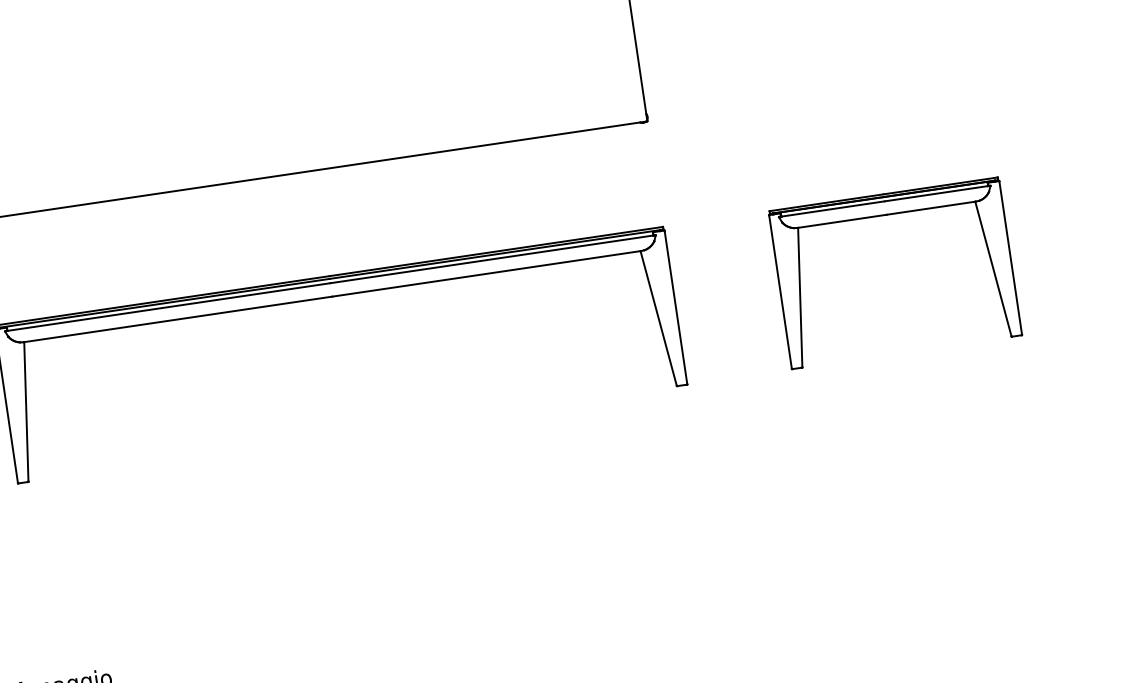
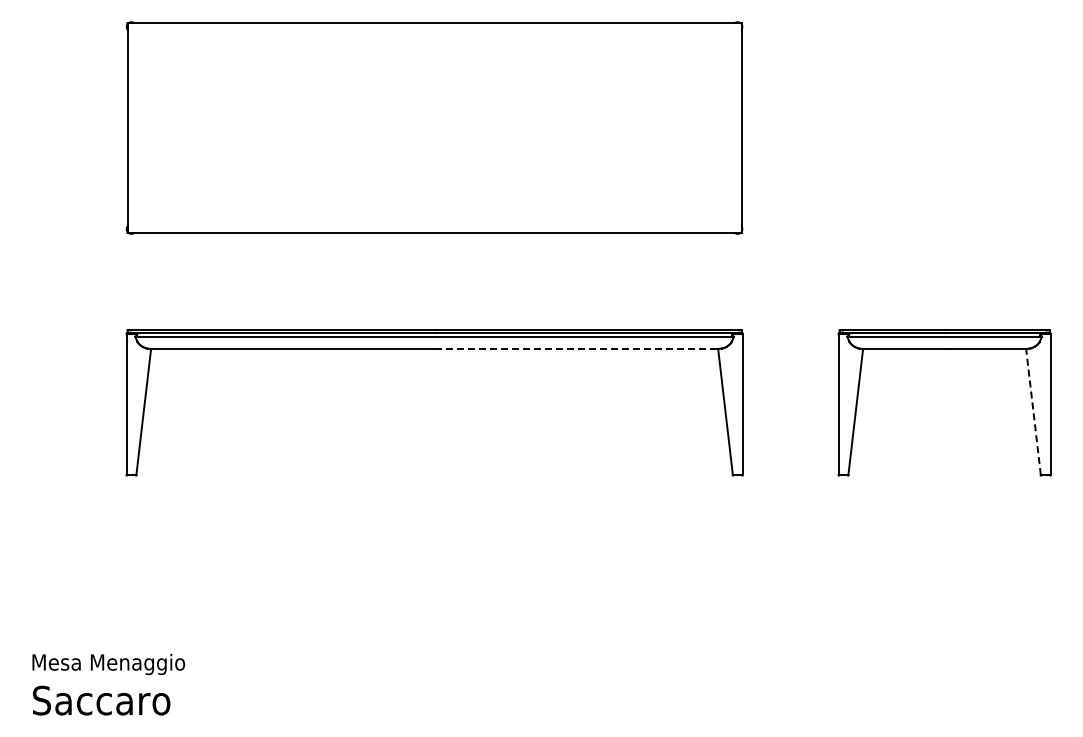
line: (993, 268) -> (1033, 411), solid -> dashed
line: (486, 273) -> (576, 348), solid -> dashed

